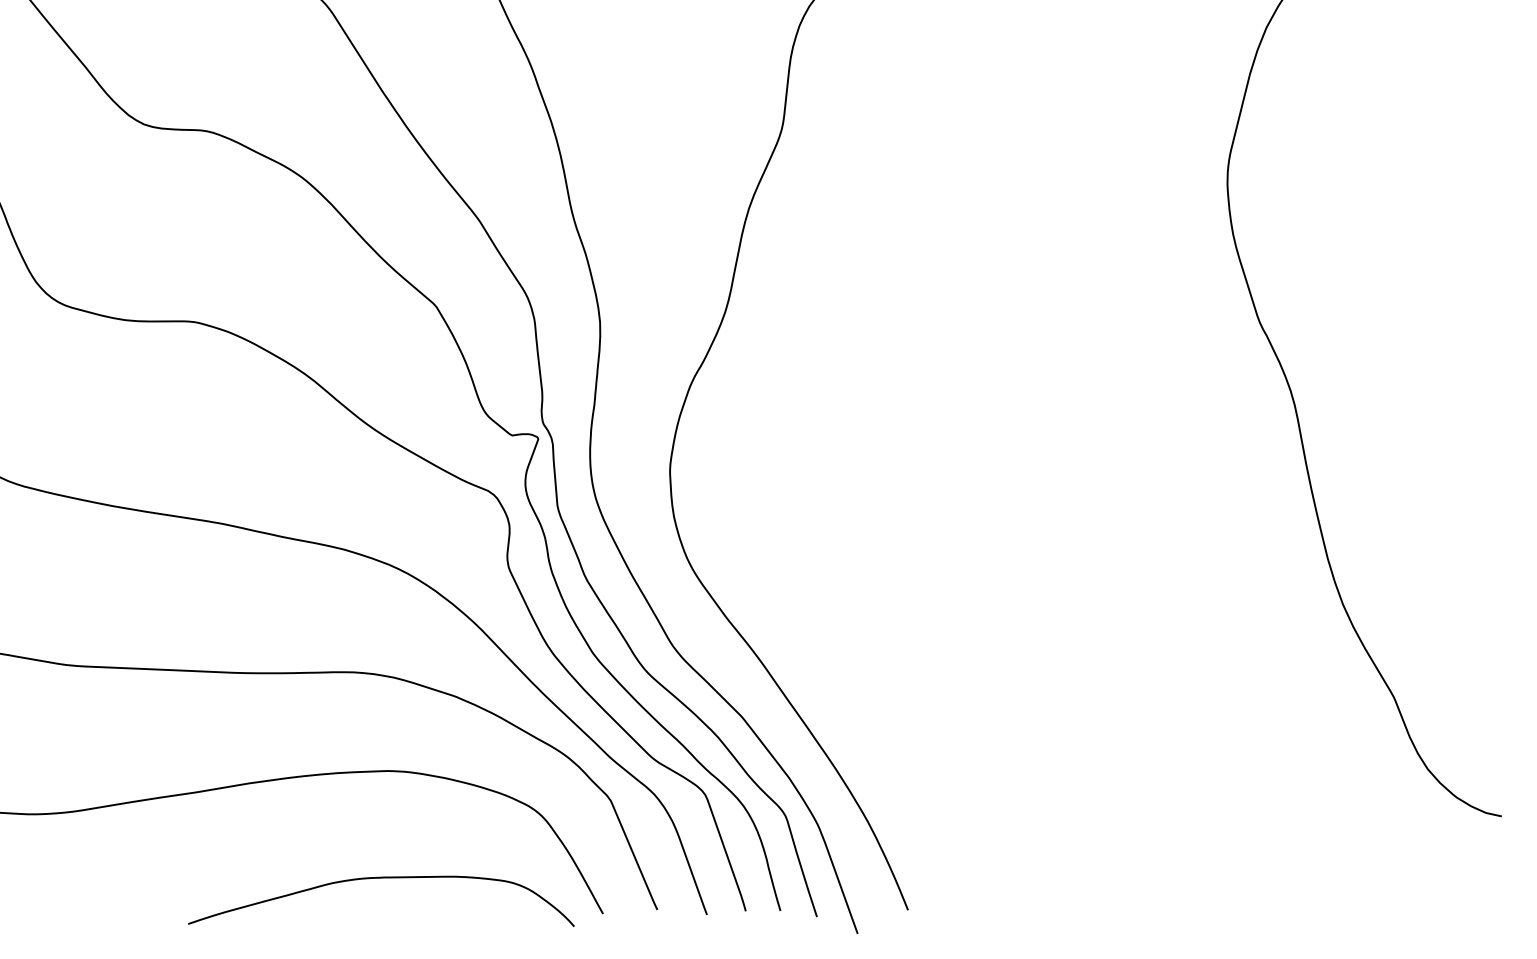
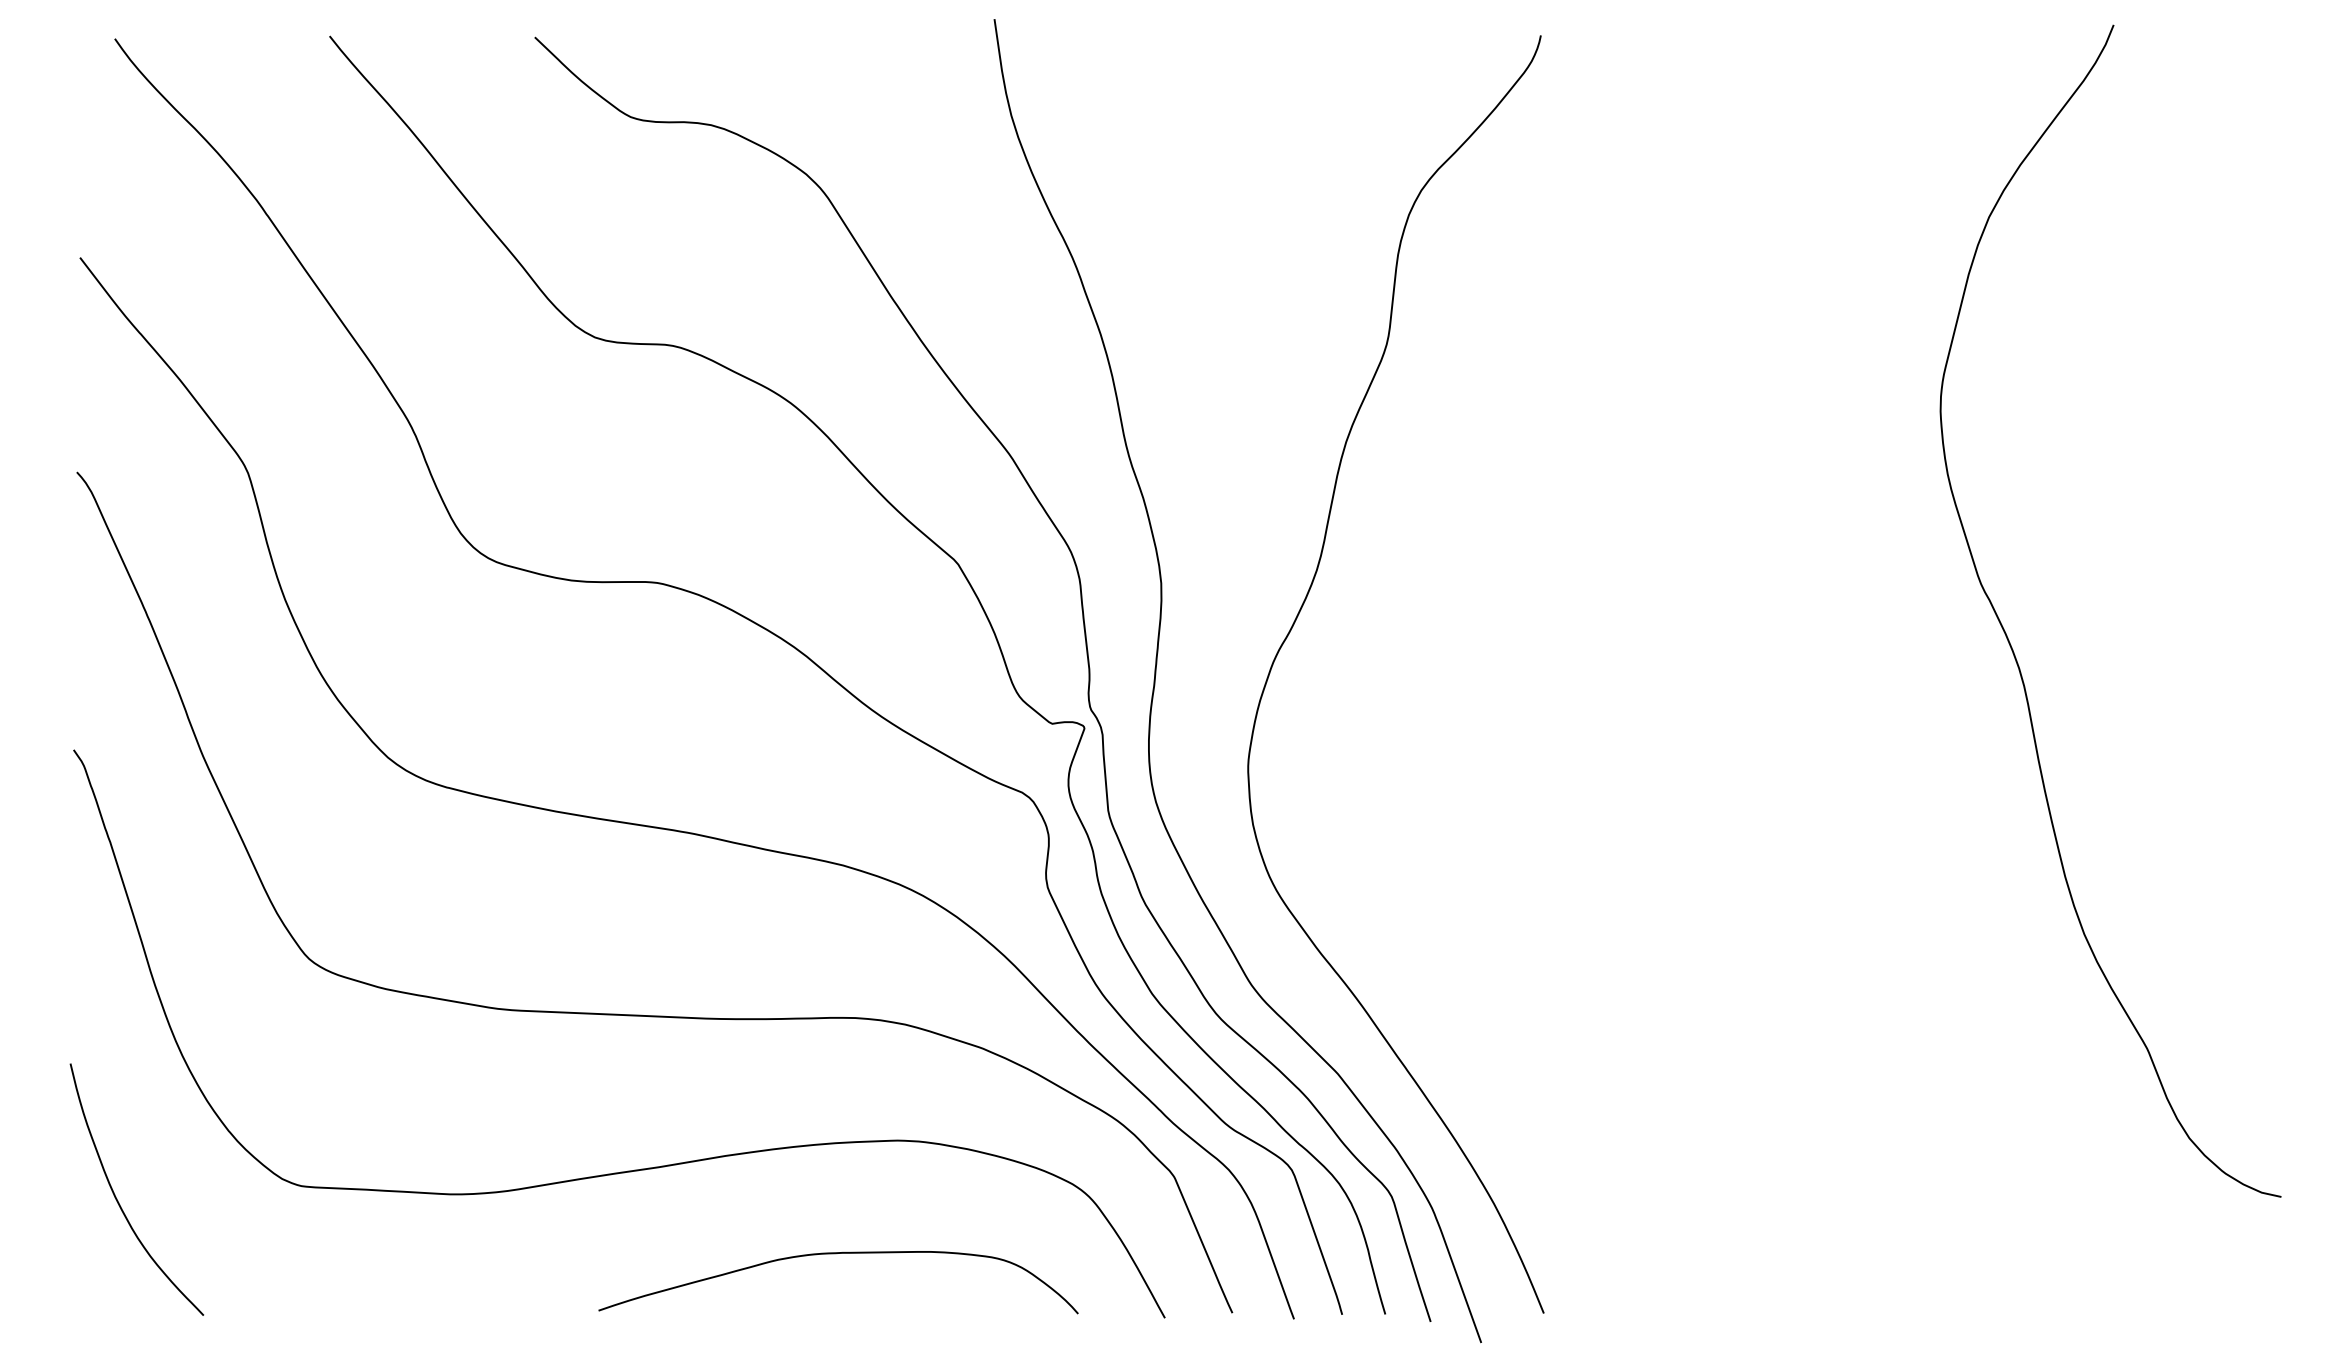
curve: (379, 878) -> (836, 1254), moved

